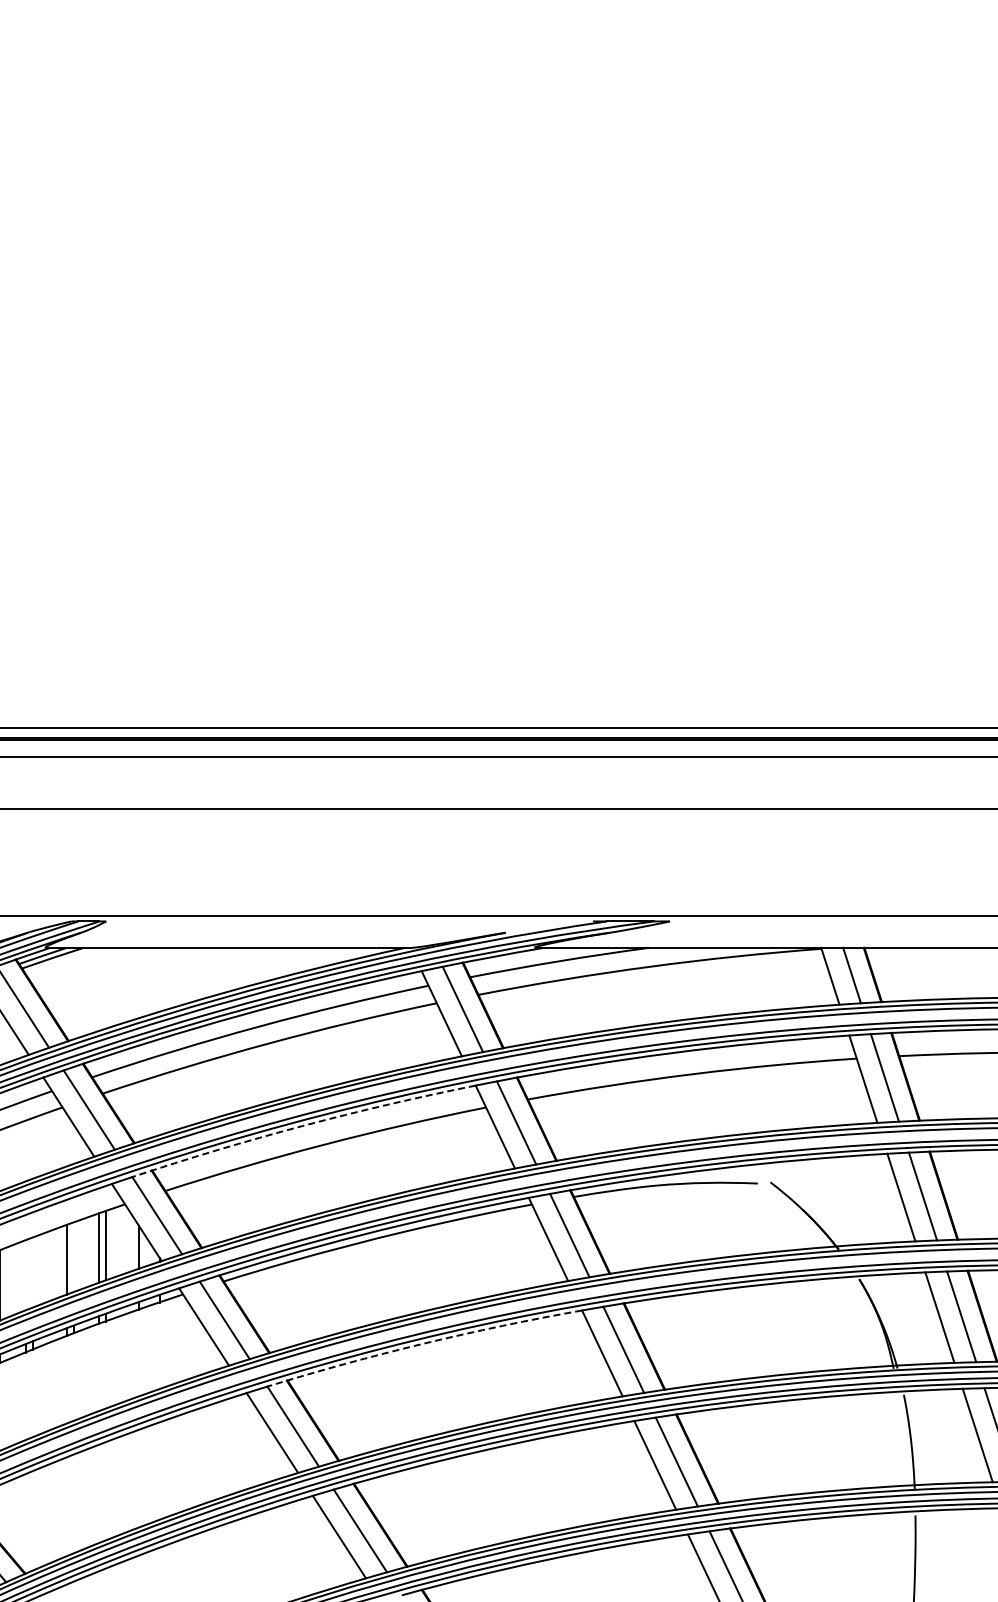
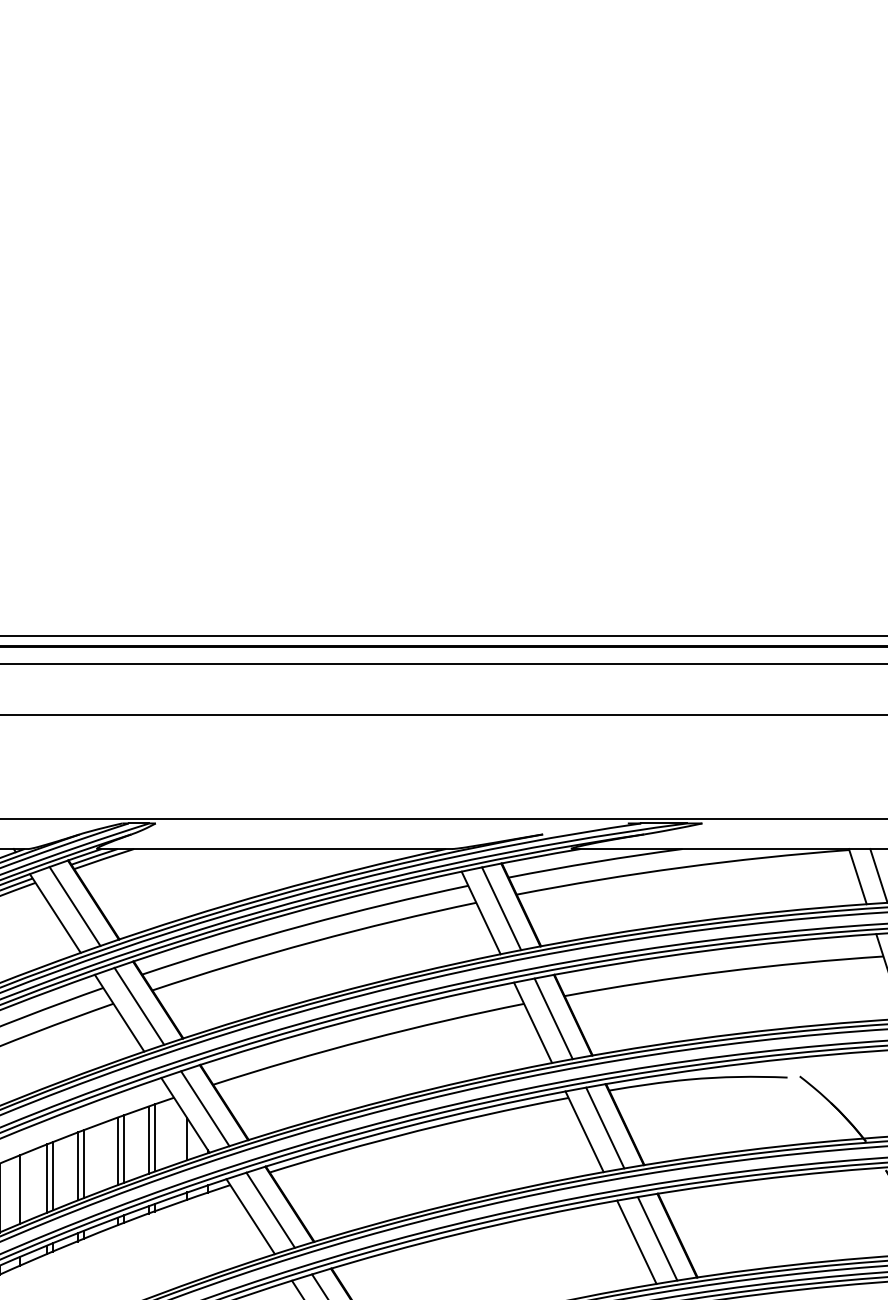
arc: (302, 1126) -> (346, 1022), dashed -> solid
line: (73, 1257) -> (124, 1149), added
line: (32, 1272) -> (84, 1163), added
line: (25, 1275) -> (77, 1166), added
arc: (423, 1343) -> (463, 1232), dashed -> solid

